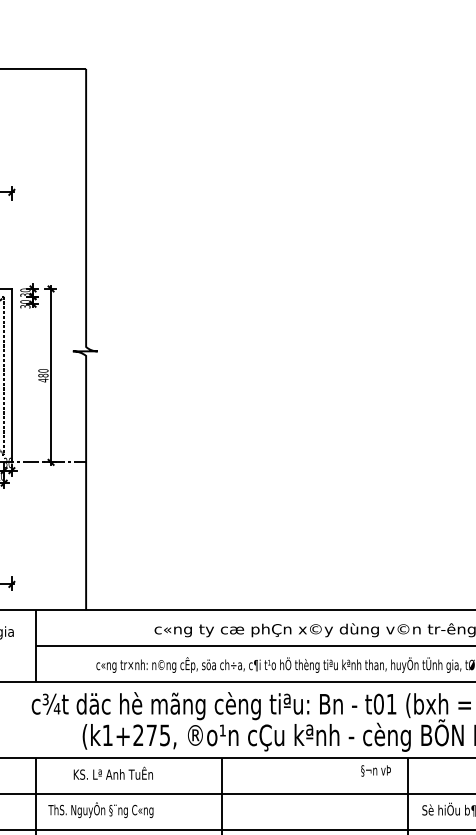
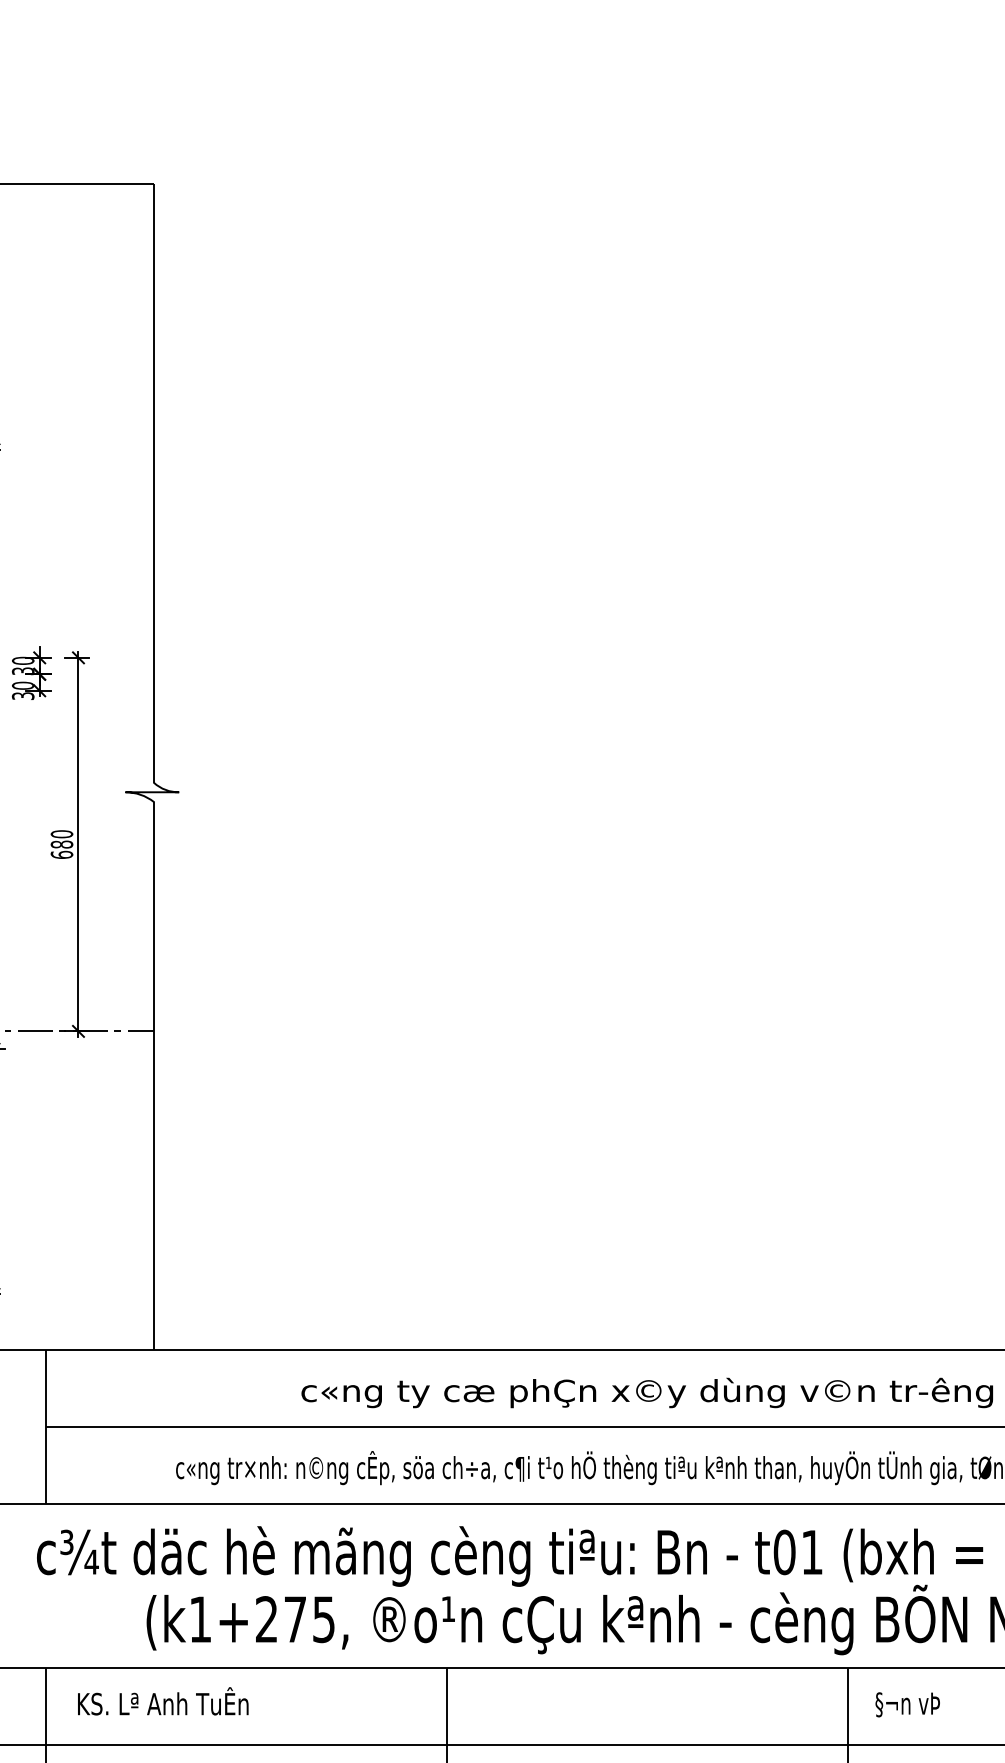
text: (43, 380) -> (62, 855), 480 -> 680
text: (375, 770) -> (906, 1703), moved
text: (112, 772) -> (161, 1699), moved

